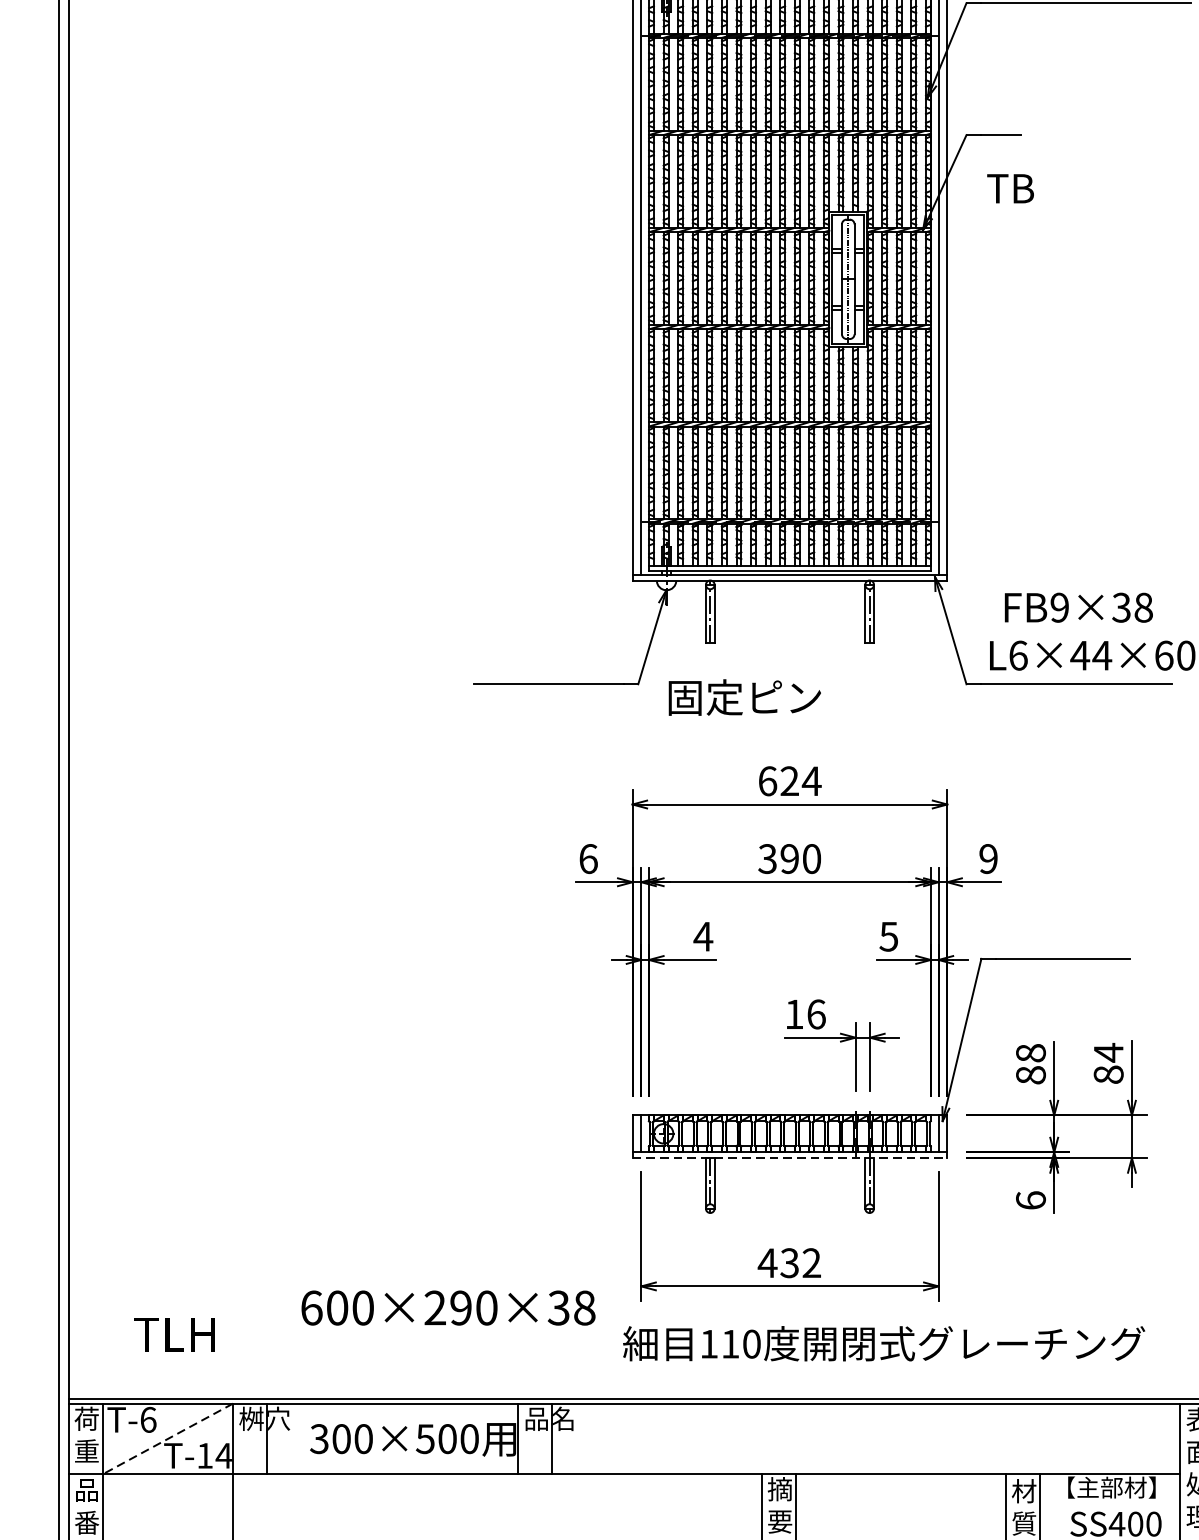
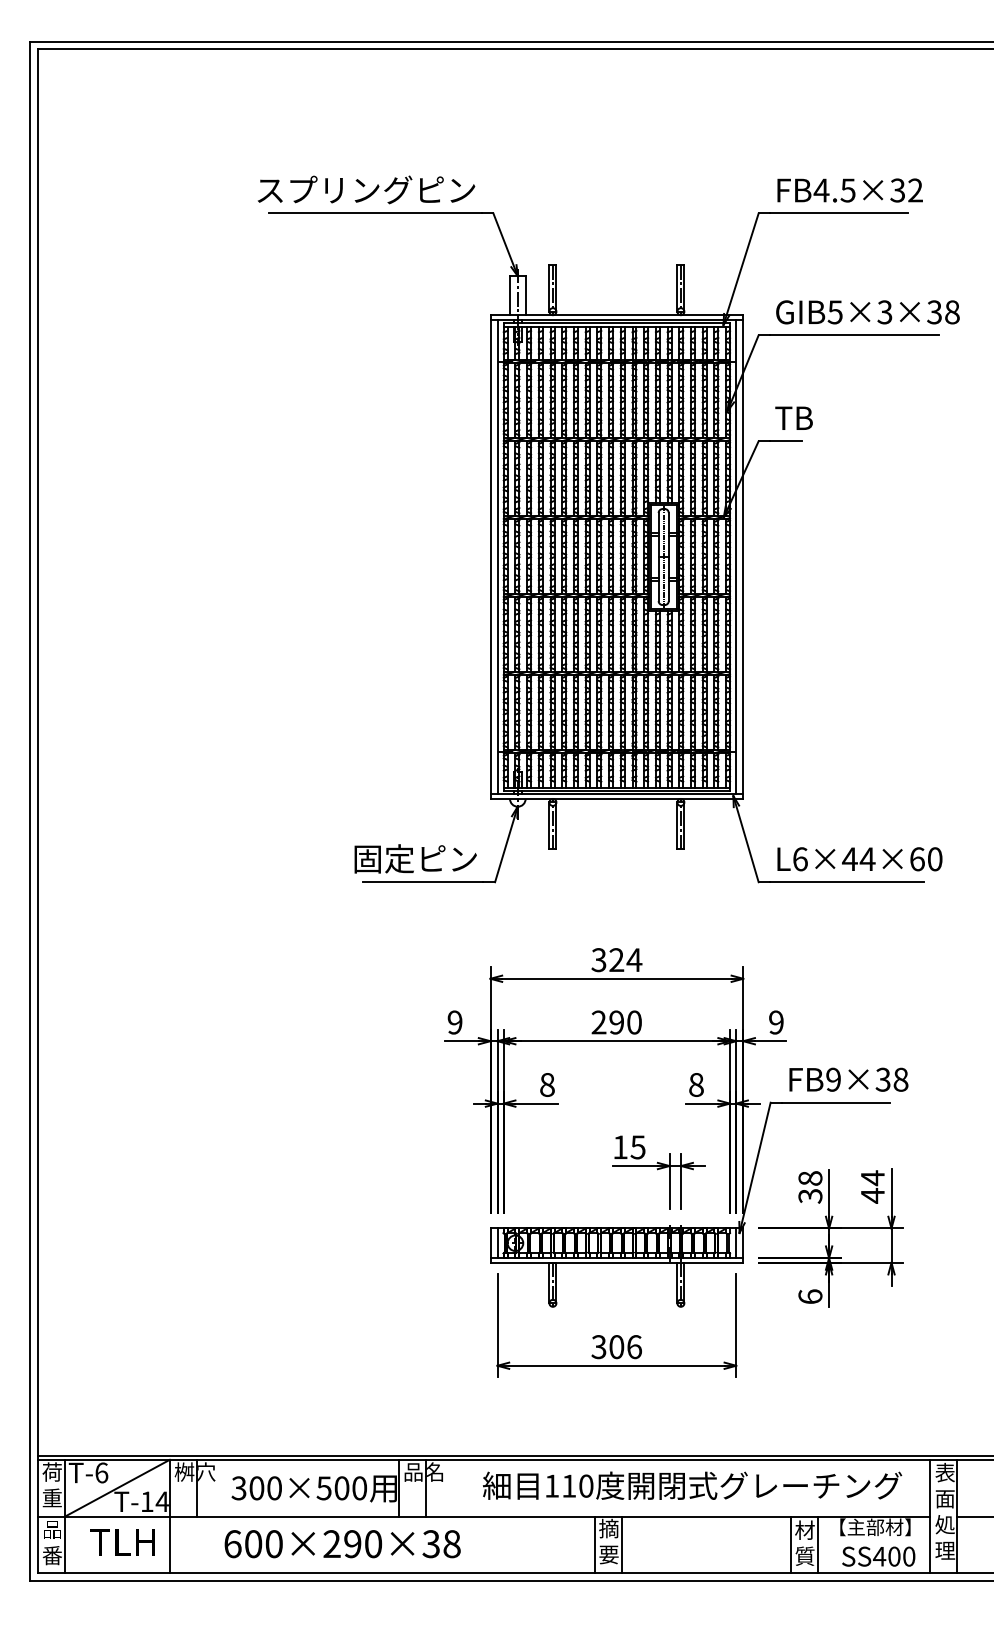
text: (1009, 187) -> (793, 417), moved
text: (1078, 607) -> (848, 1079), moved
text: (744, 697) -> (415, 858), moved
text: (767, 781) -> (598, 960), 624 -> 324
text: (587, 858) -> (454, 1022), 6 -> 9
text: (767, 858) -> (598, 1022), 390 -> 290
text: (703, 936) -> (547, 1084), 4 -> 8
text: (887, 936) -> (695, 1084), 5 -> 8
text: (815, 1014) -> (637, 1147), 16 -> 15
text: (1031, 1074) -> (810, 1195), 88 -> 38
text: (1108, 1074) -> (872, 1195), 84 -> 44
line: (790, 1157) -> (617, 1262), dashed -> solid
text: (789, 1263) -> (616, 1347), 432 -> 306
text: (448, 1308) -> (342, 1544), moved
text: (174, 1334) -> (122, 1542), moved
text: (884, 1343) -> (692, 1485), moved
line: (168, 1439) -> (117, 1488), dashed -> solid

